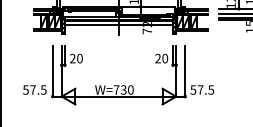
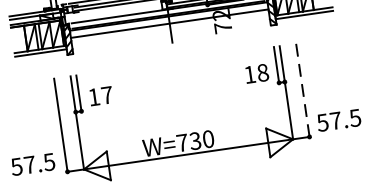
text: (76, 58) -> (100, 95), 20 -> 17
text: (161, 58) -> (256, 73), 20 -> 18
line: (185, 71) -> (303, 90), solid -> dashed

